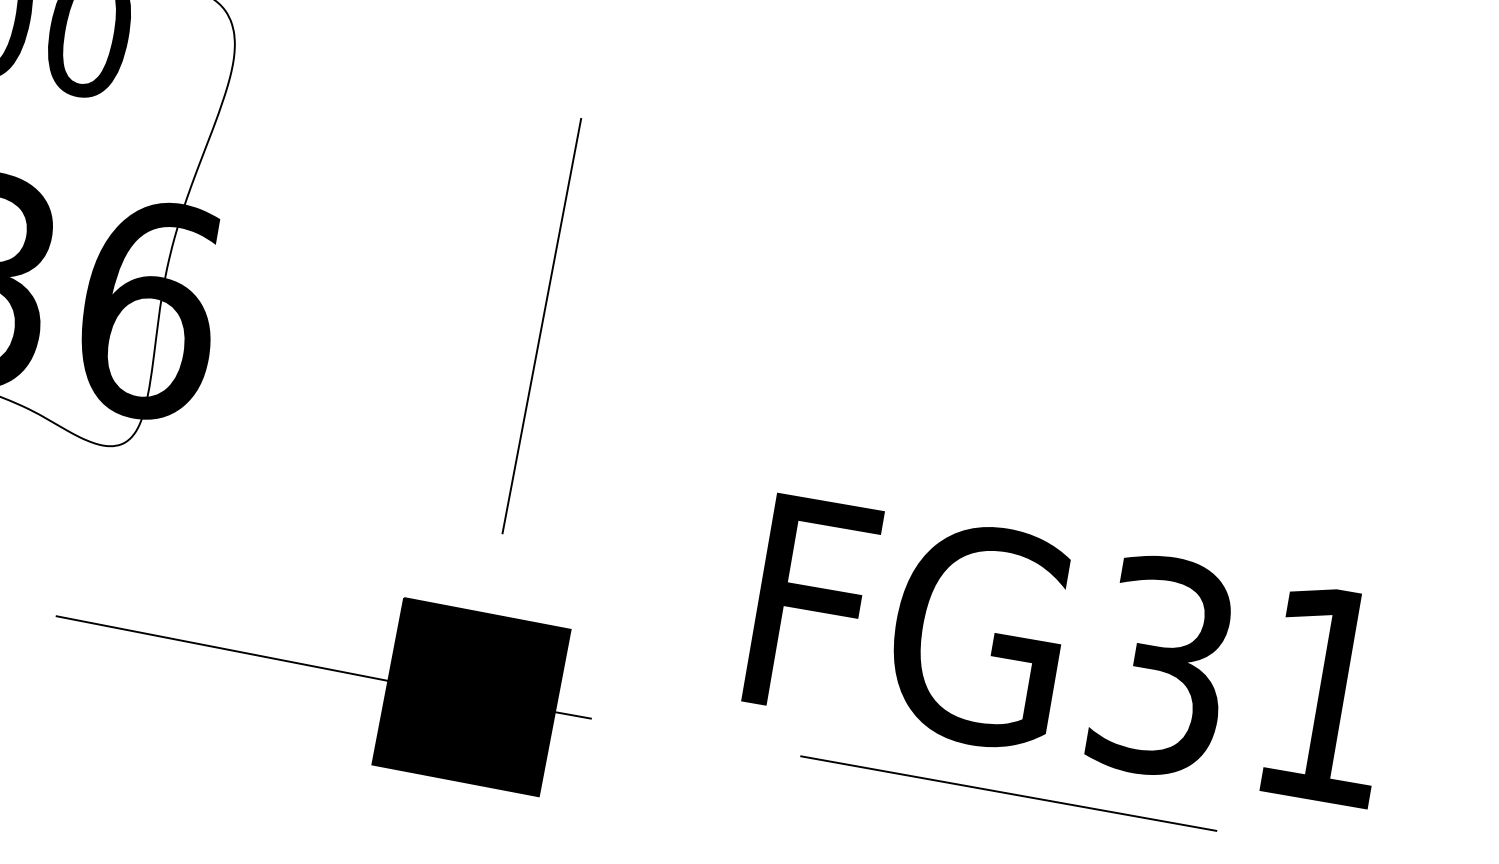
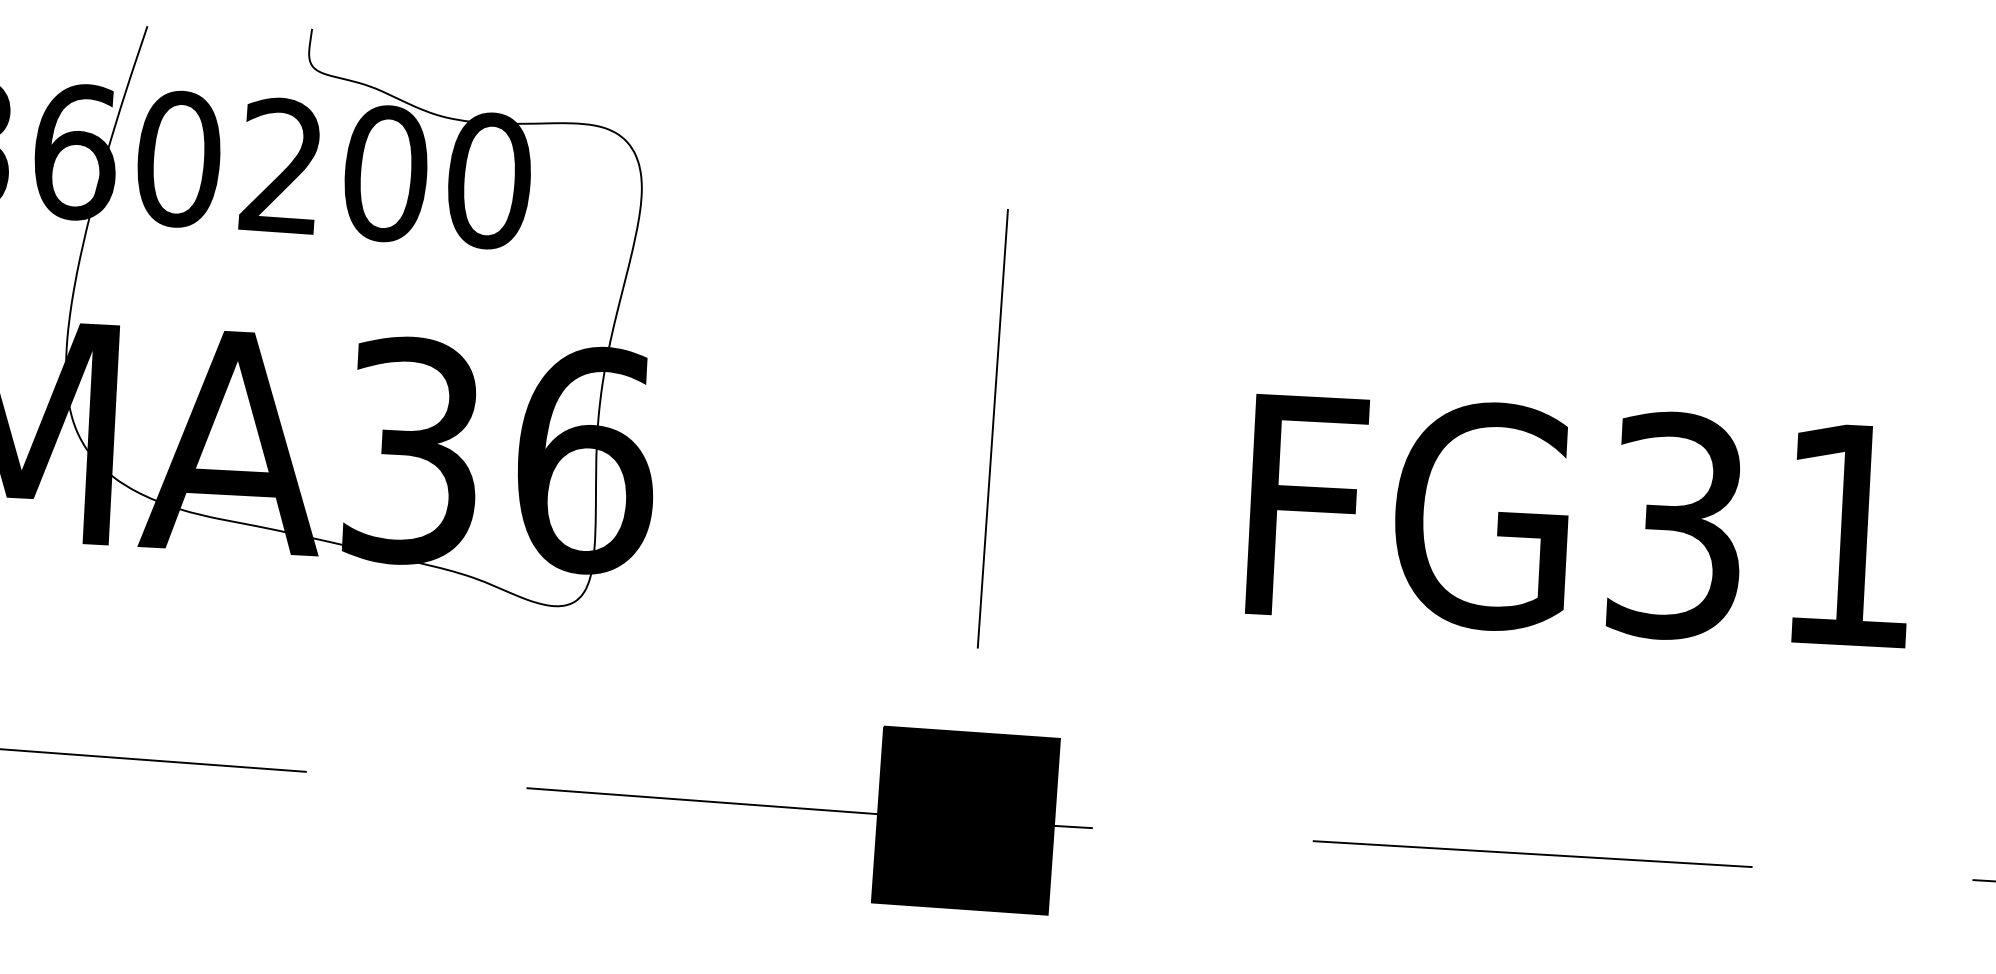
text: (1067, 650) -> (1575, 521), moved

